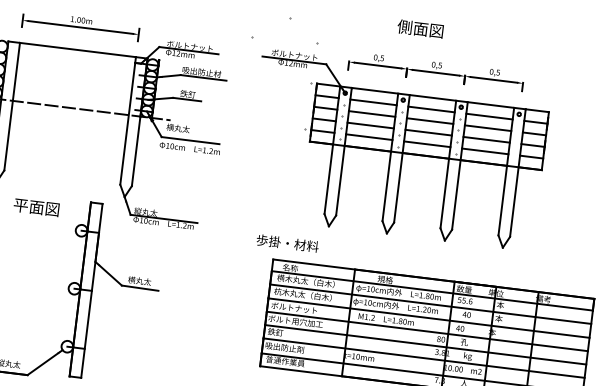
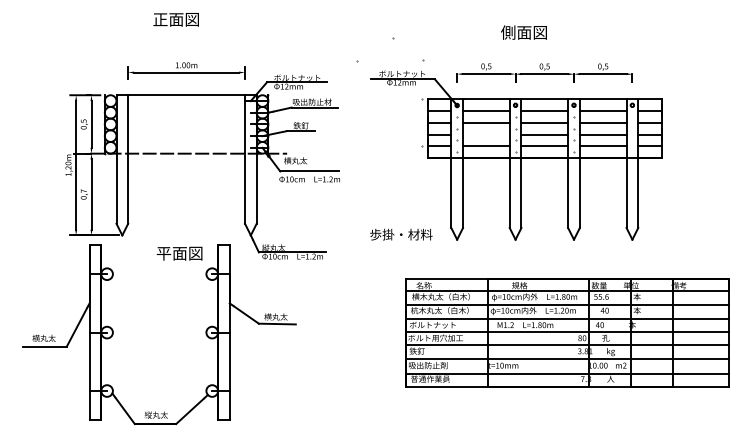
line: (370, 125) -> (486, 134), removed
text: (36, 207) -> (179, 253), moved
text: (287, 243) -> (401, 234), moved

